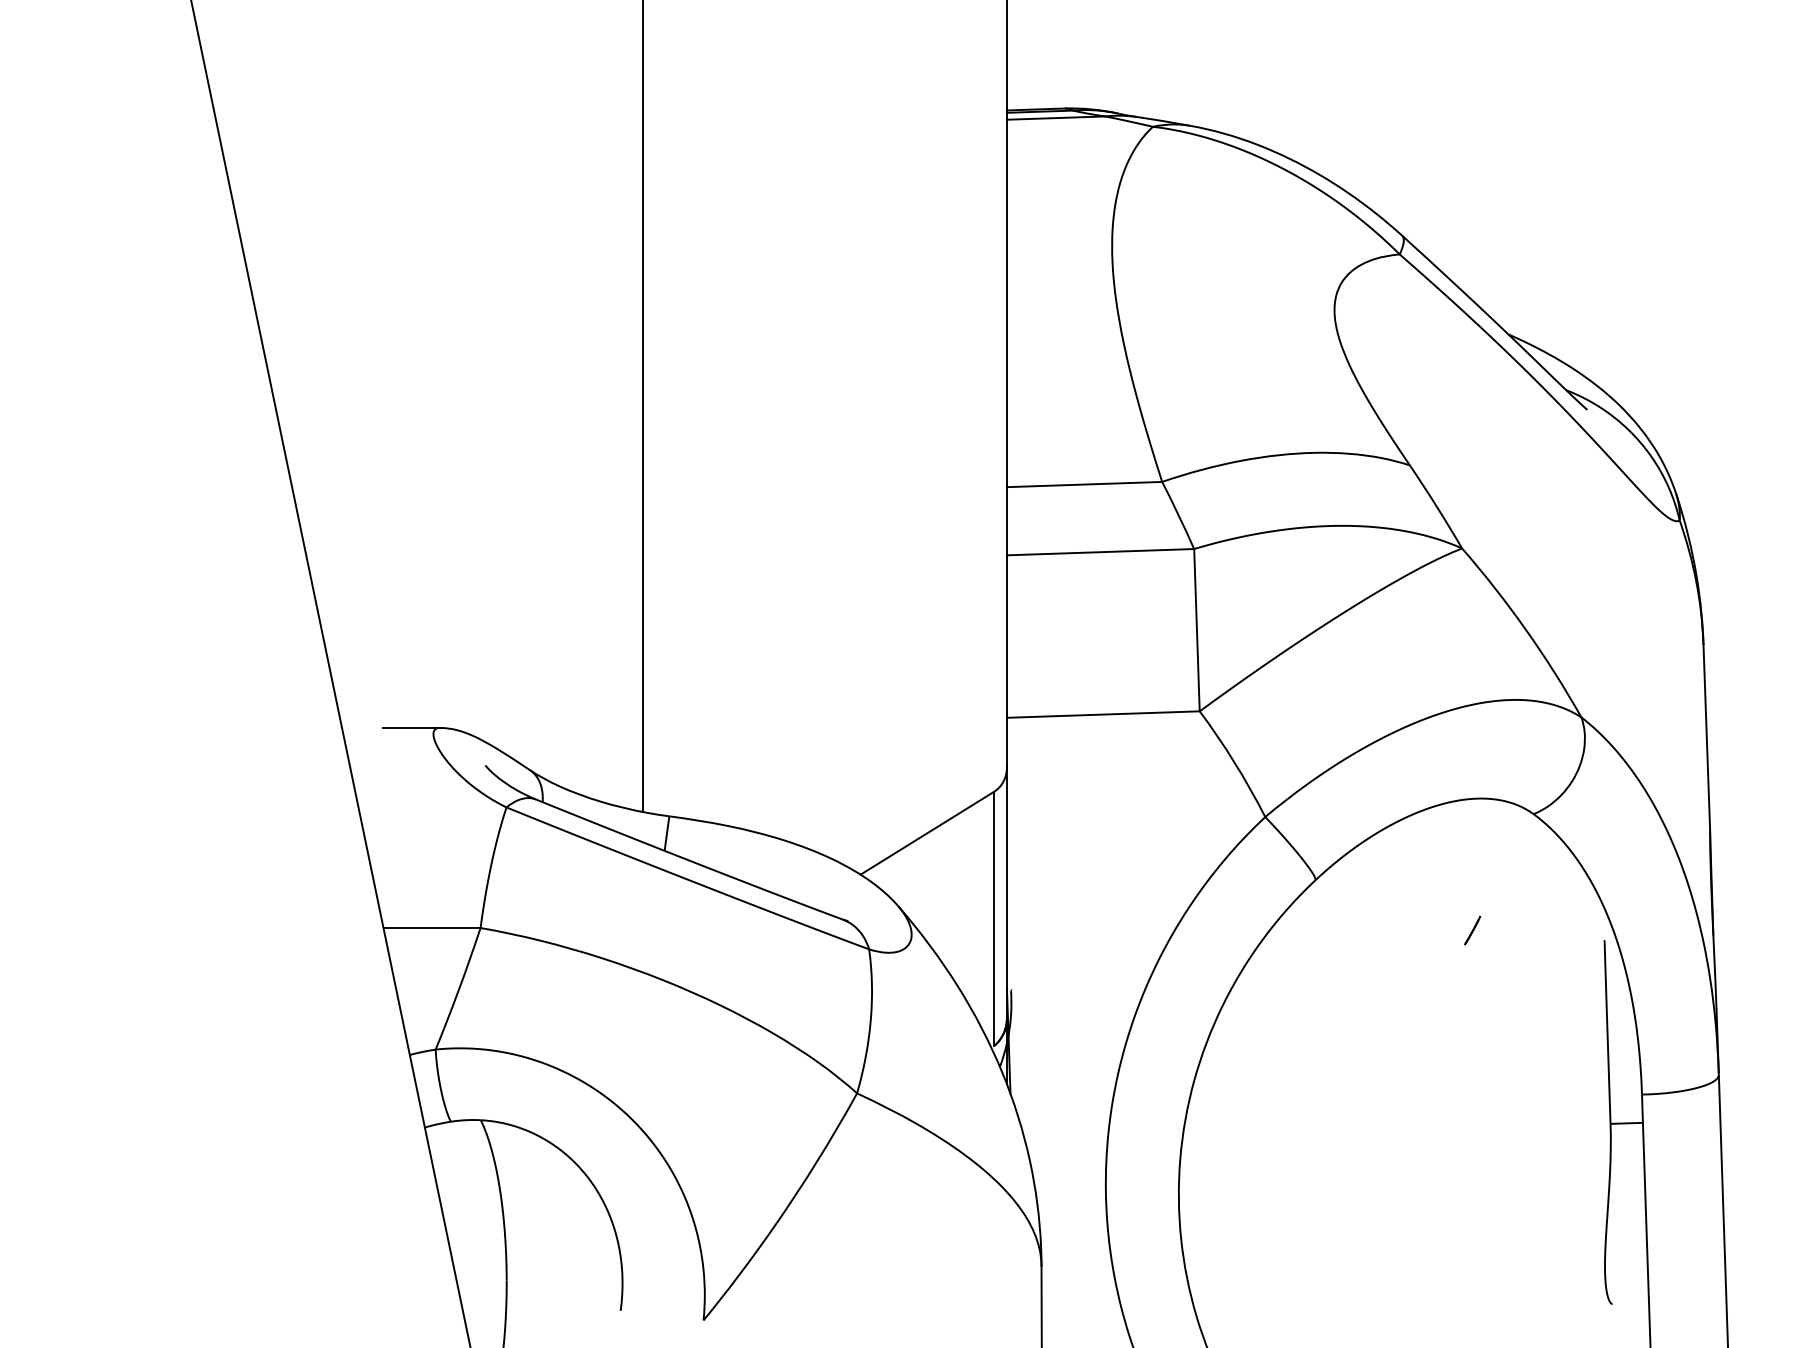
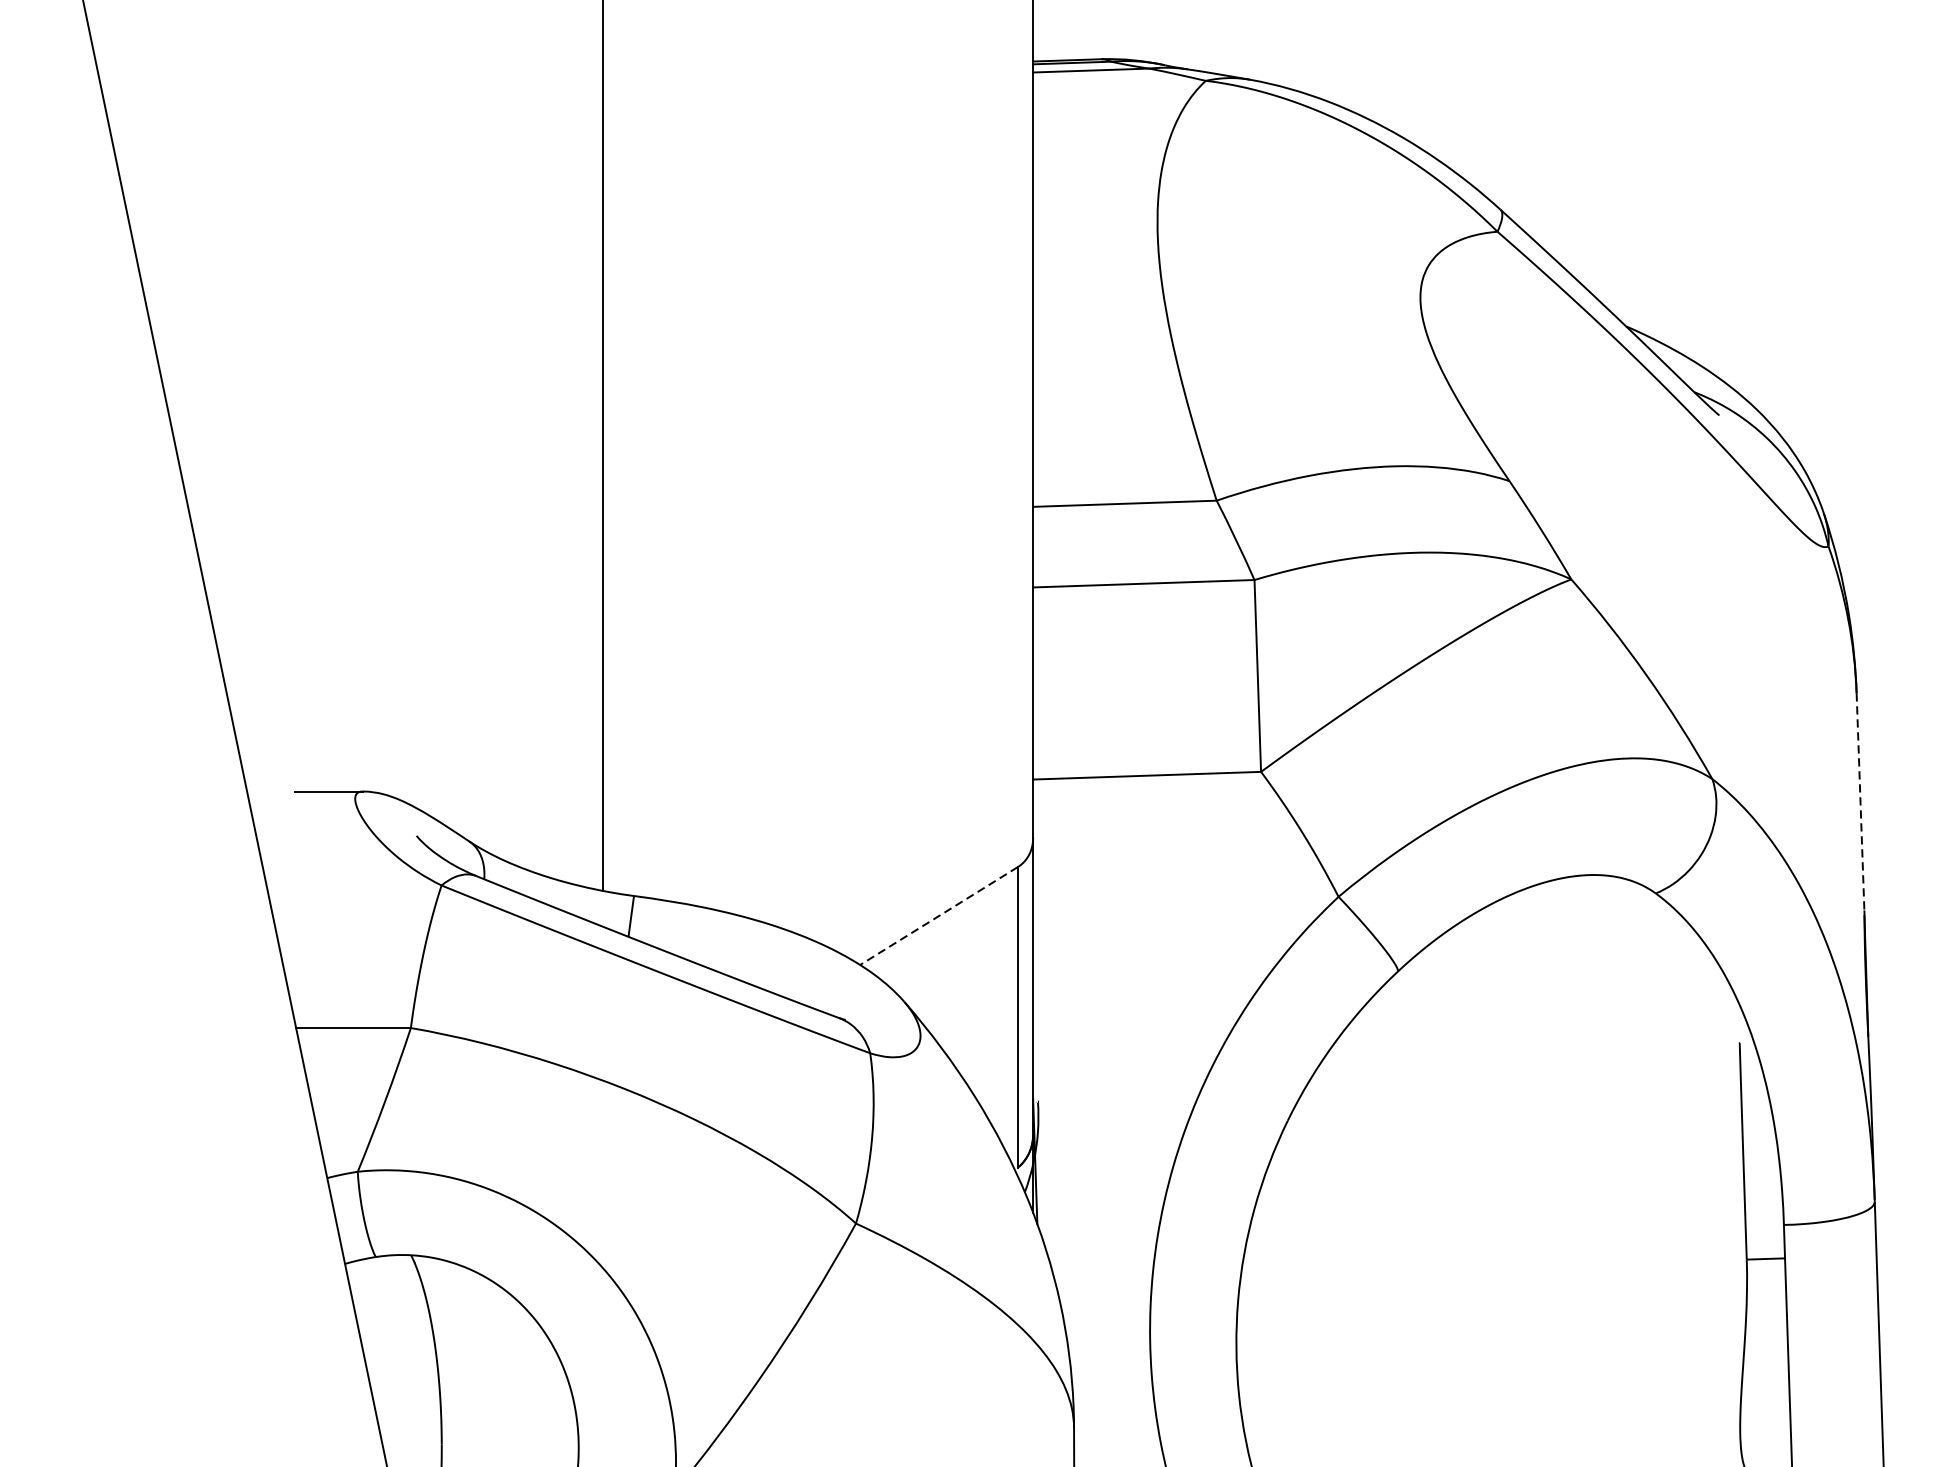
line: (1706, 736) -> (1860, 801), solid -> dashed
line: (926, 833) -> (938, 916), solid -> dashed
line: (1472, 930) -> (1583, 1030), removed

